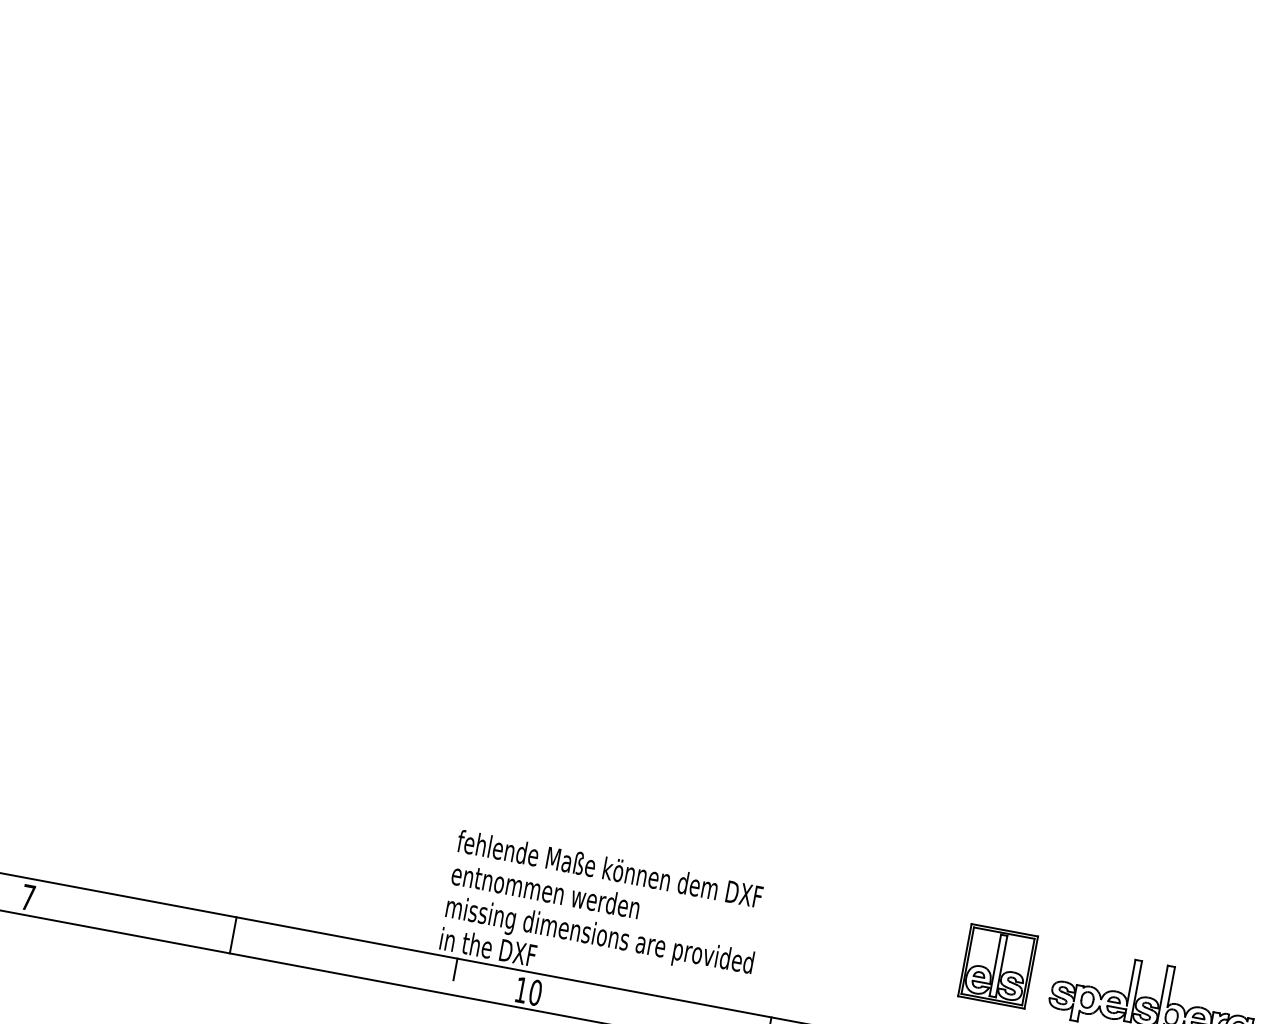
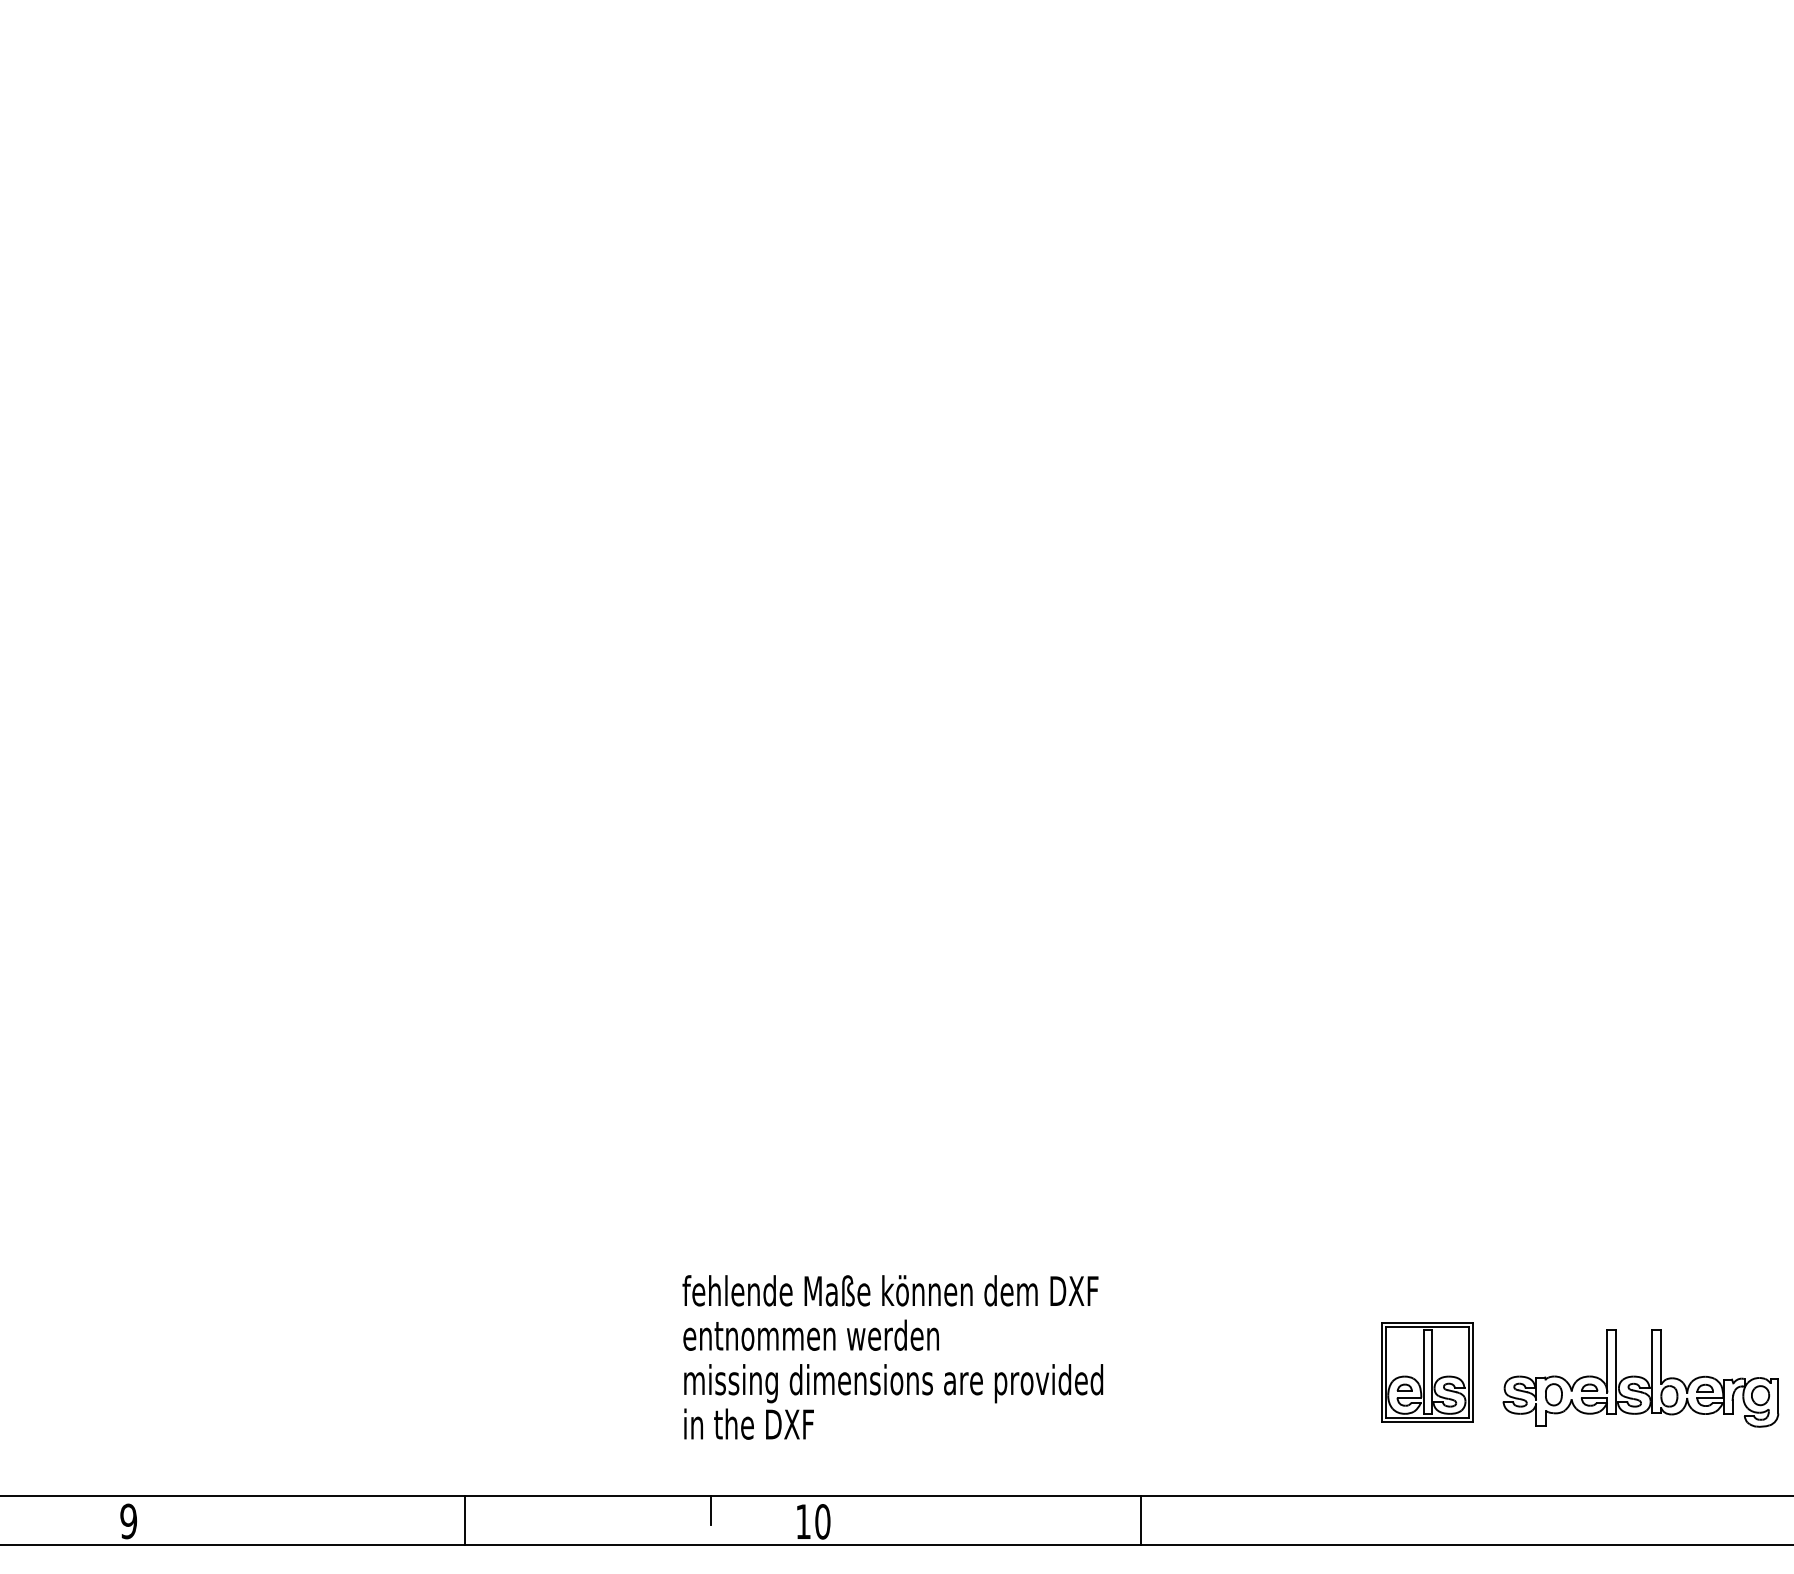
text: (28, 897) -> (128, 1521), 7 -> 9
text: (602, 918) -> (892, 1357), moved
line: (233, 935) -> (465, 1520), moved

